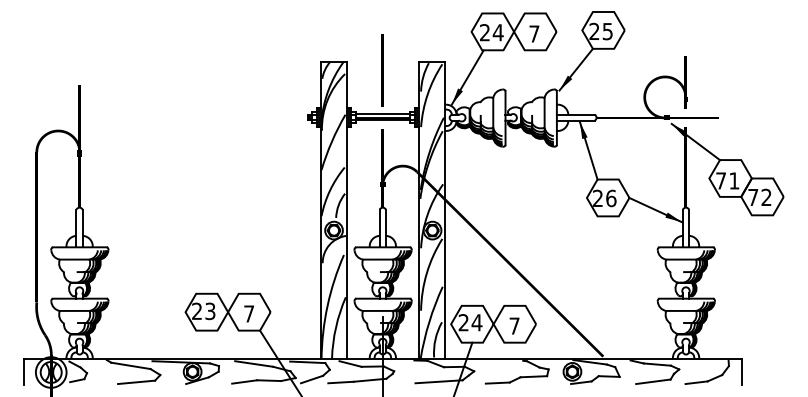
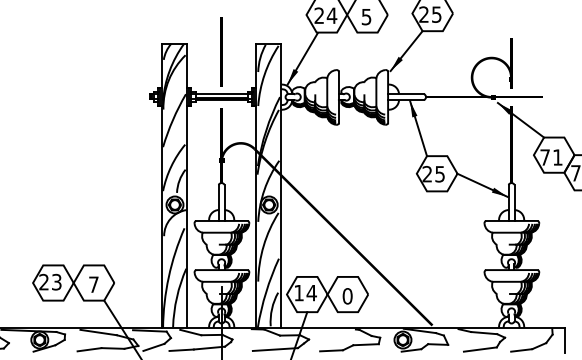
text: (534, 33) -> (366, 16), 7 -> 5
text: (611, 198) -> (440, 174), 26 -> 25
text: (463, 322) -> (298, 292), 24 -> 14
text: (514, 325) -> (347, 295), 7 -> 0

